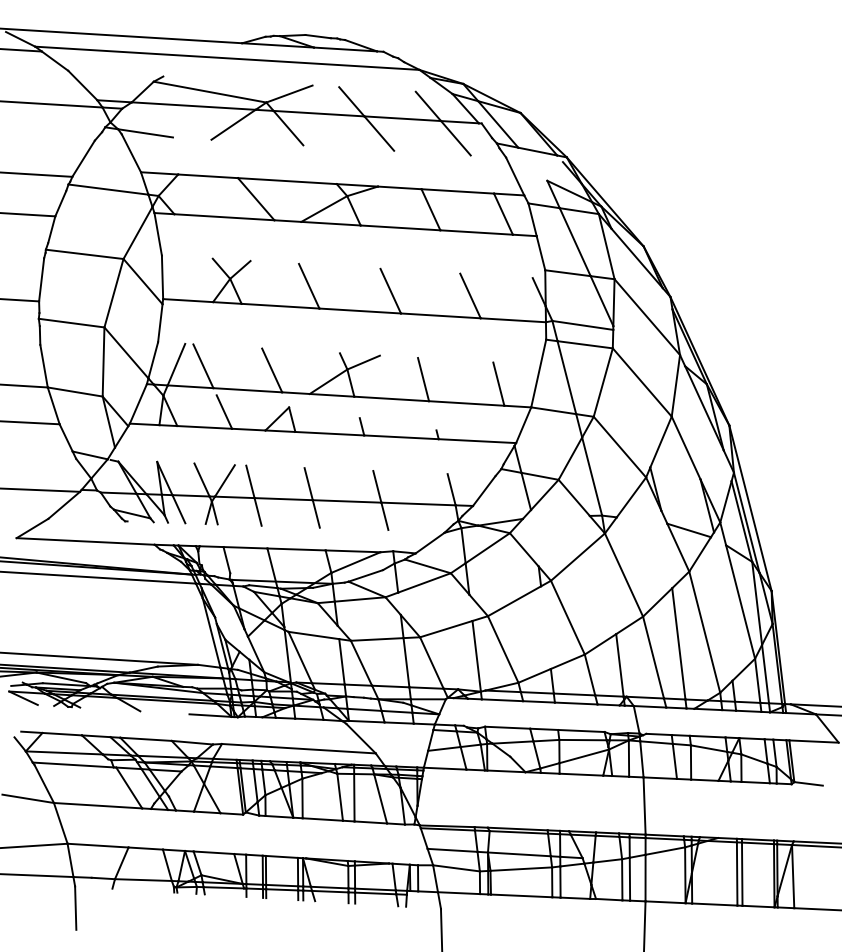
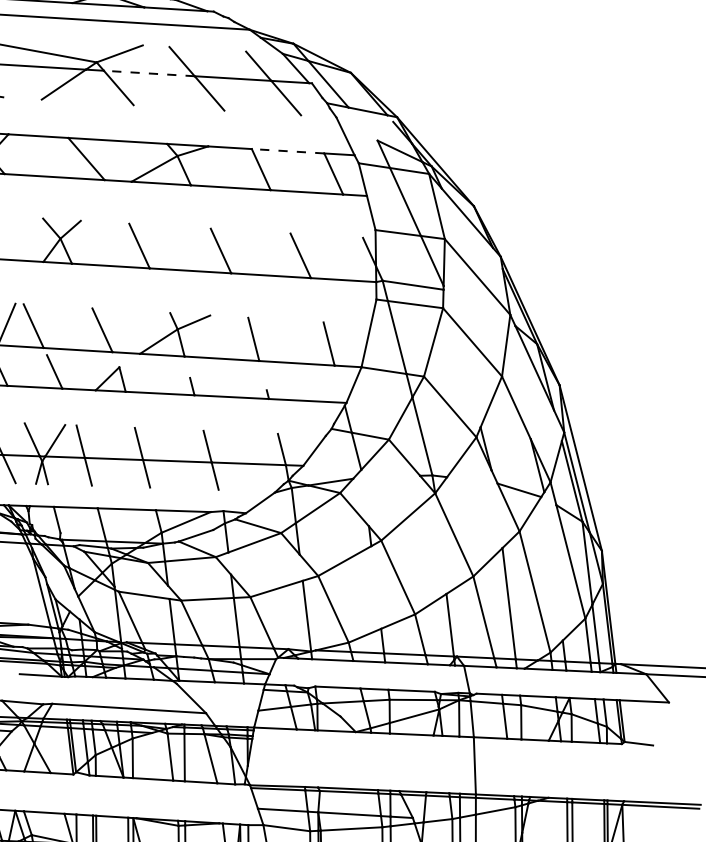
line: (318, 113) -> (148, 73), solid -> dashed
line: (457, 191) -> (287, 151), solid -> dashed

